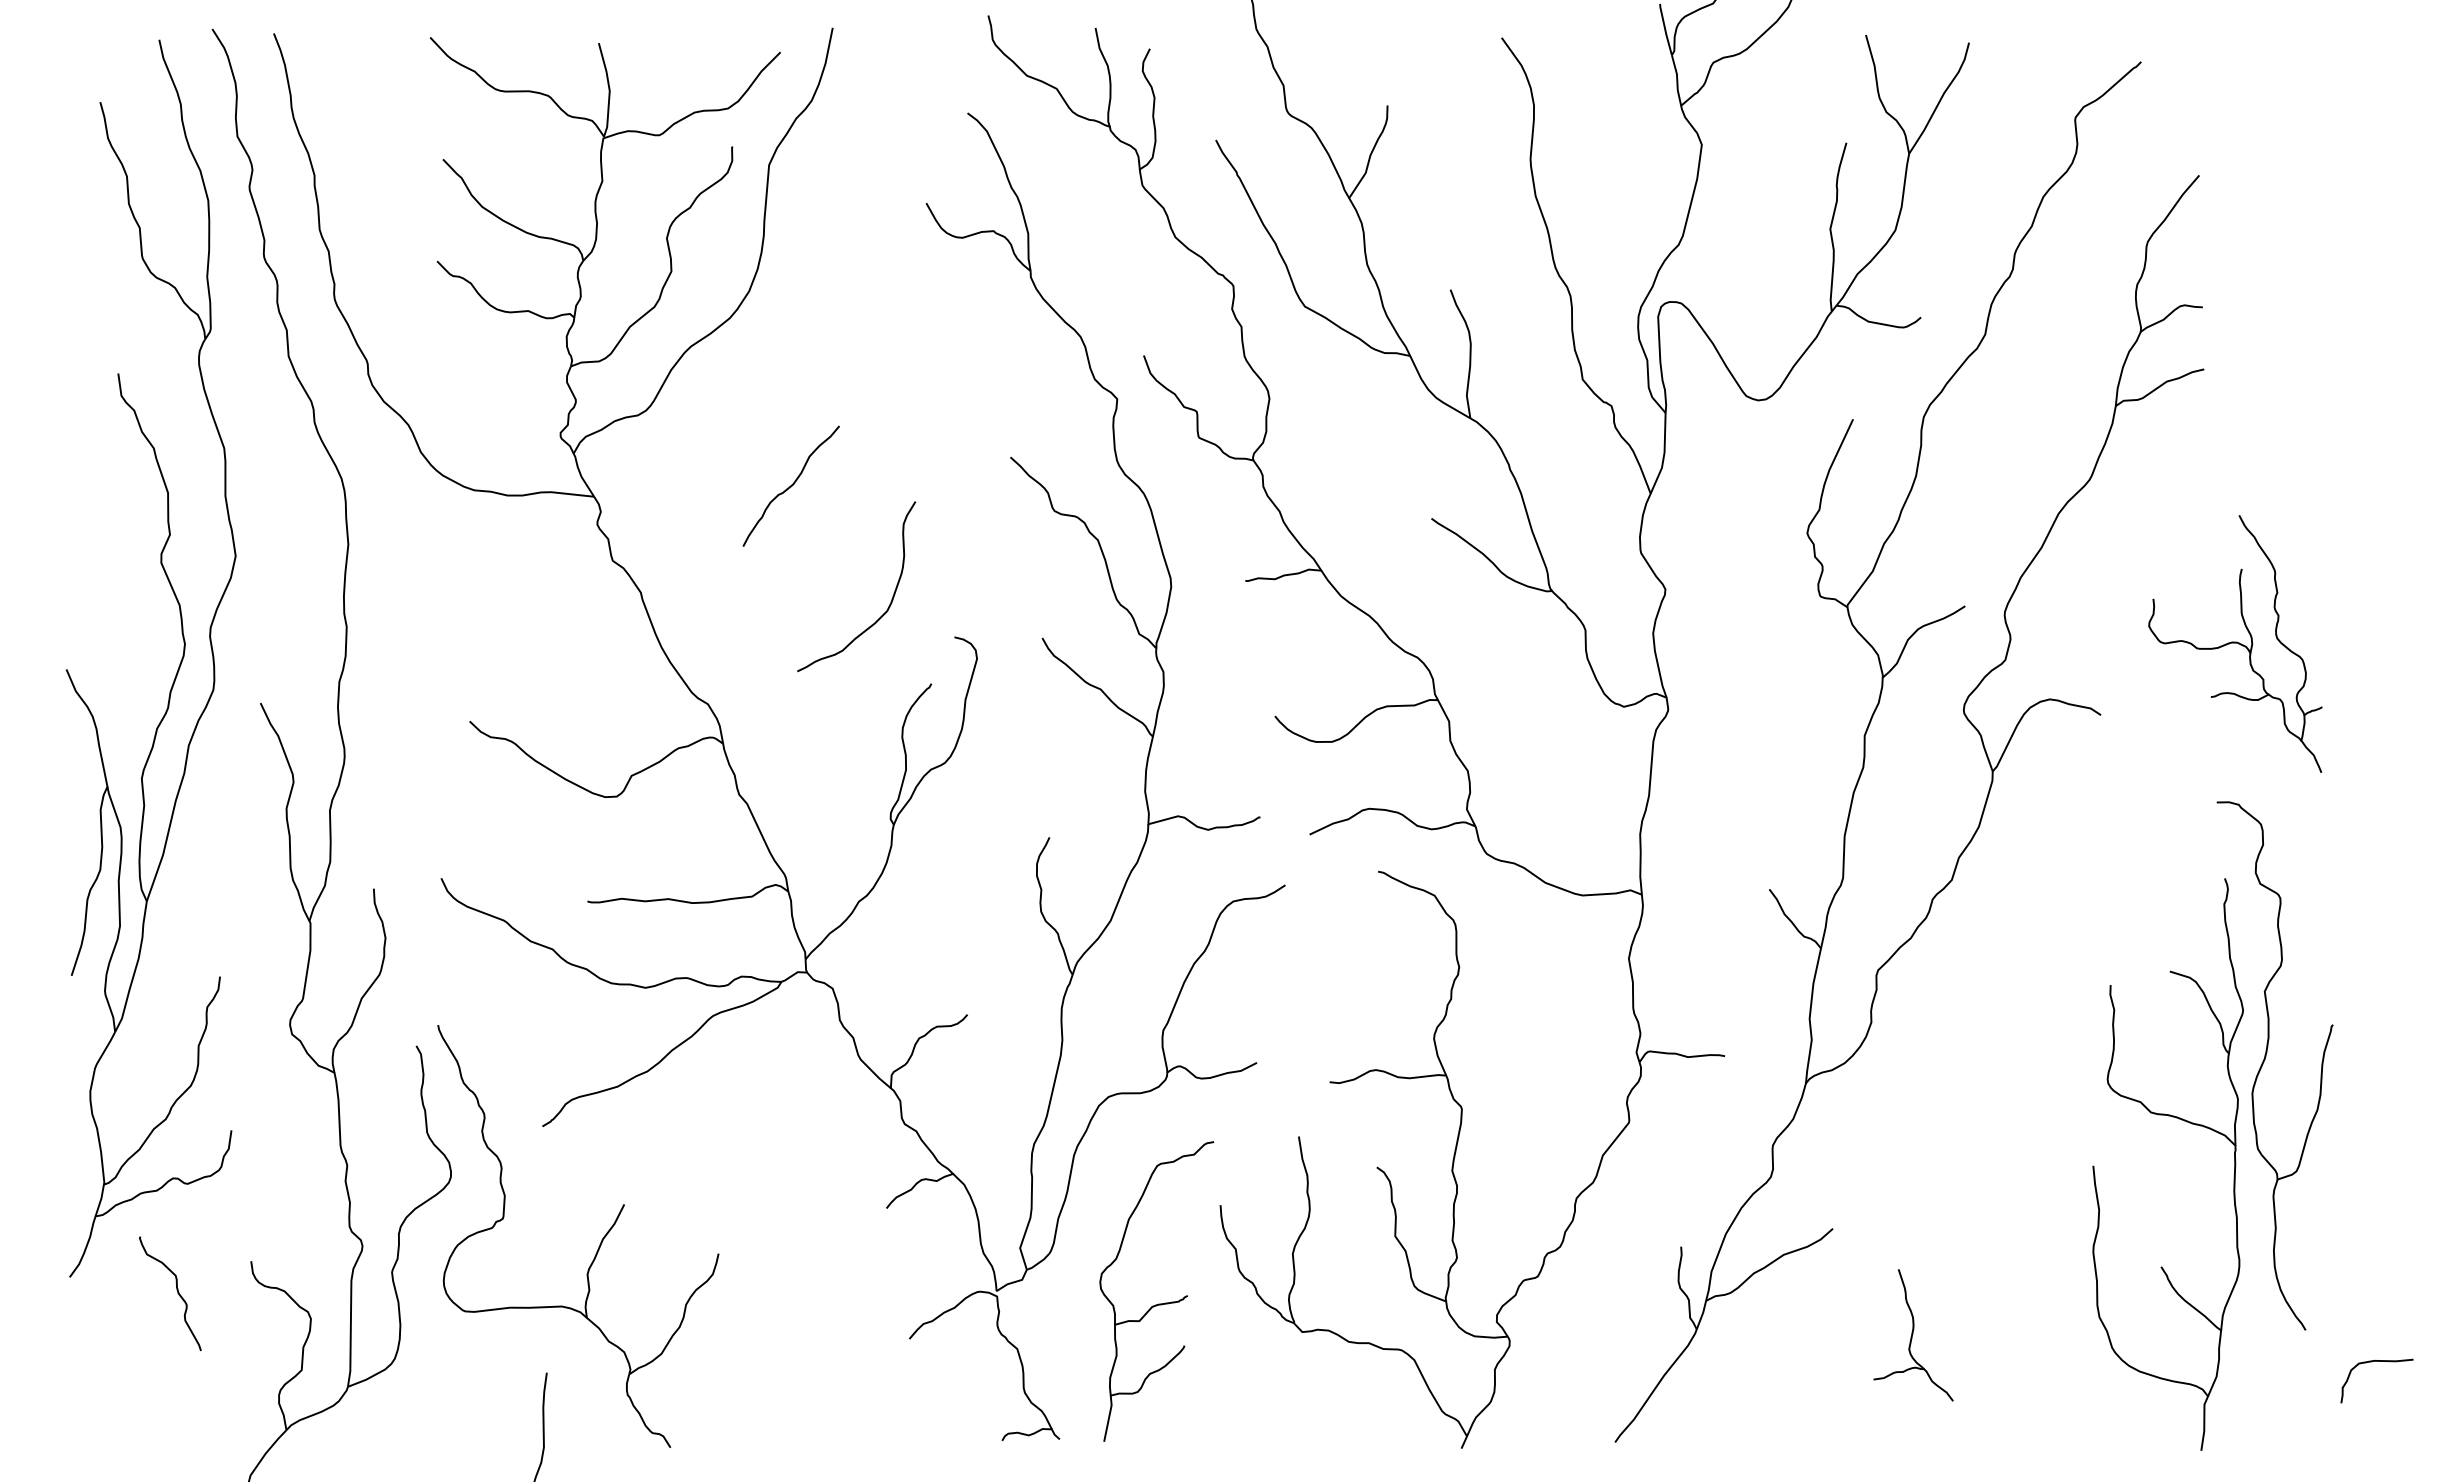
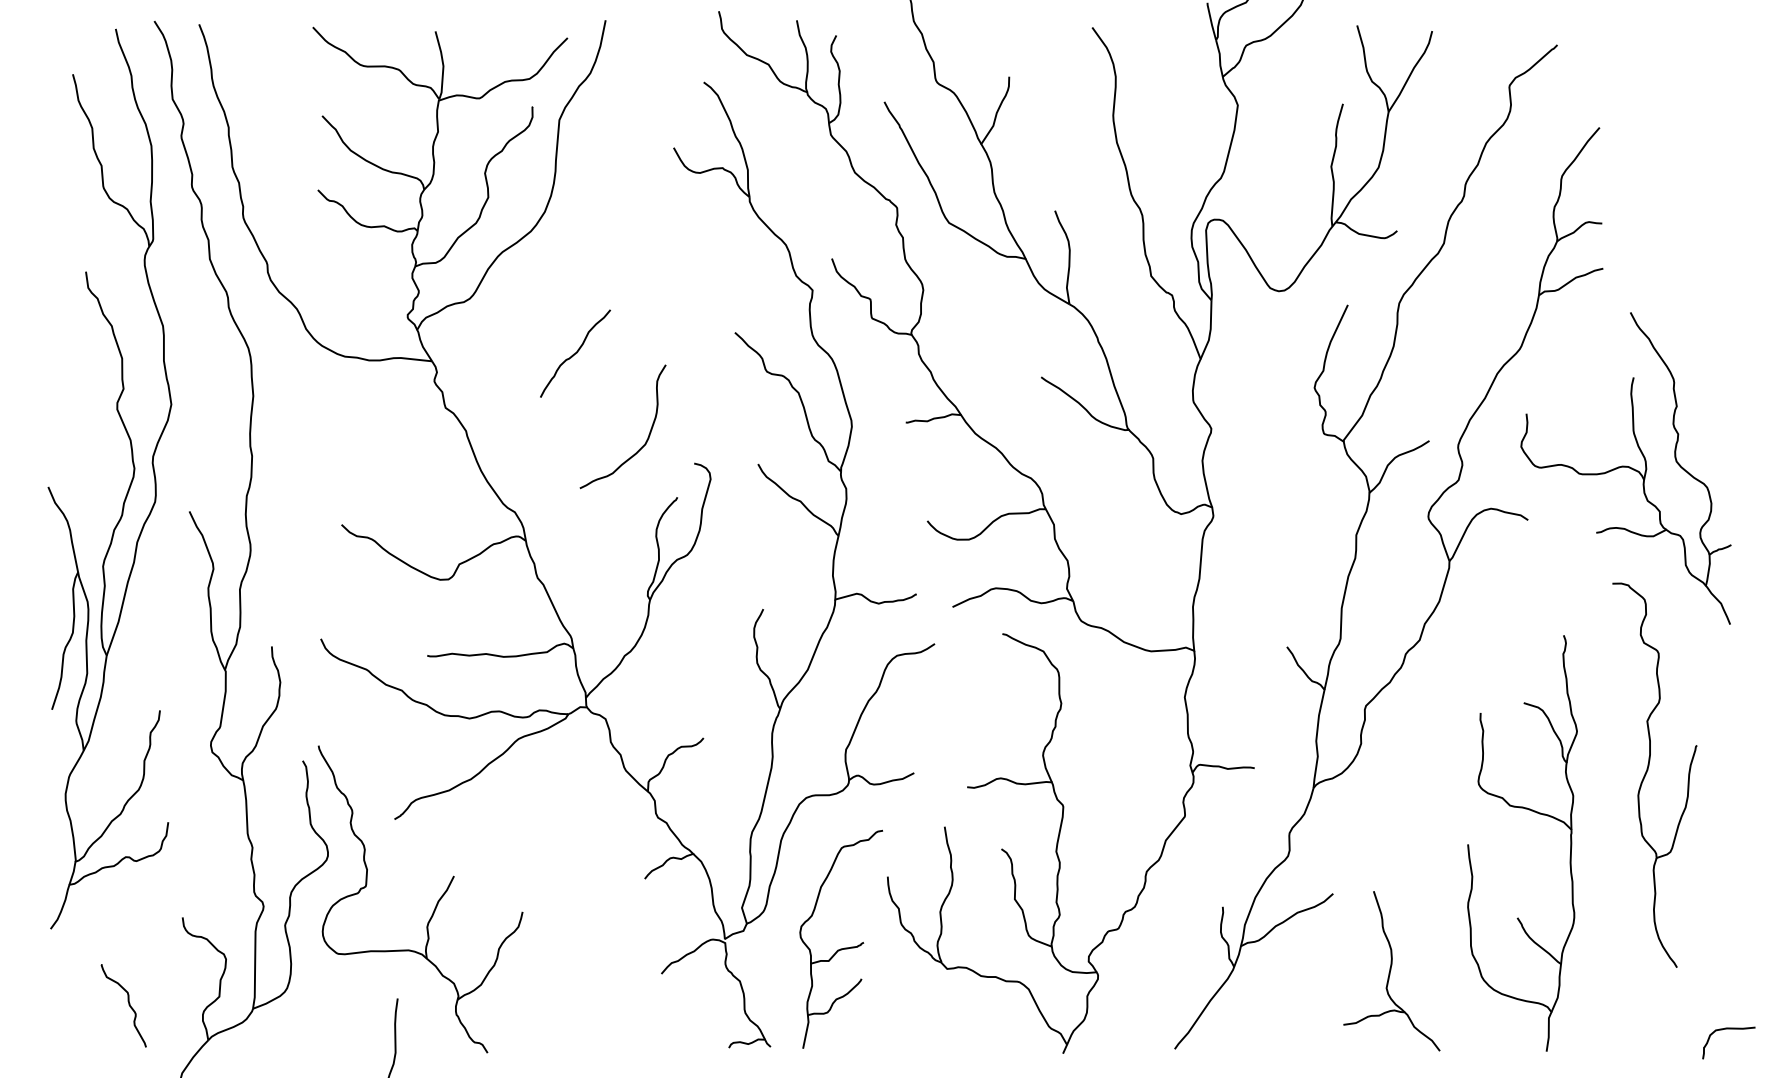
part: (2235, 643) -> (1626, 468), size x1.67
part: (2186, 1122) -> (1535, 812), moved
curve: (176, 1290) -> (128, 1003), moved
part: (1913, 1335) -> (1391, 971), size x1.67
curve: (2372, 1362) -> (1725, 1029), moved

